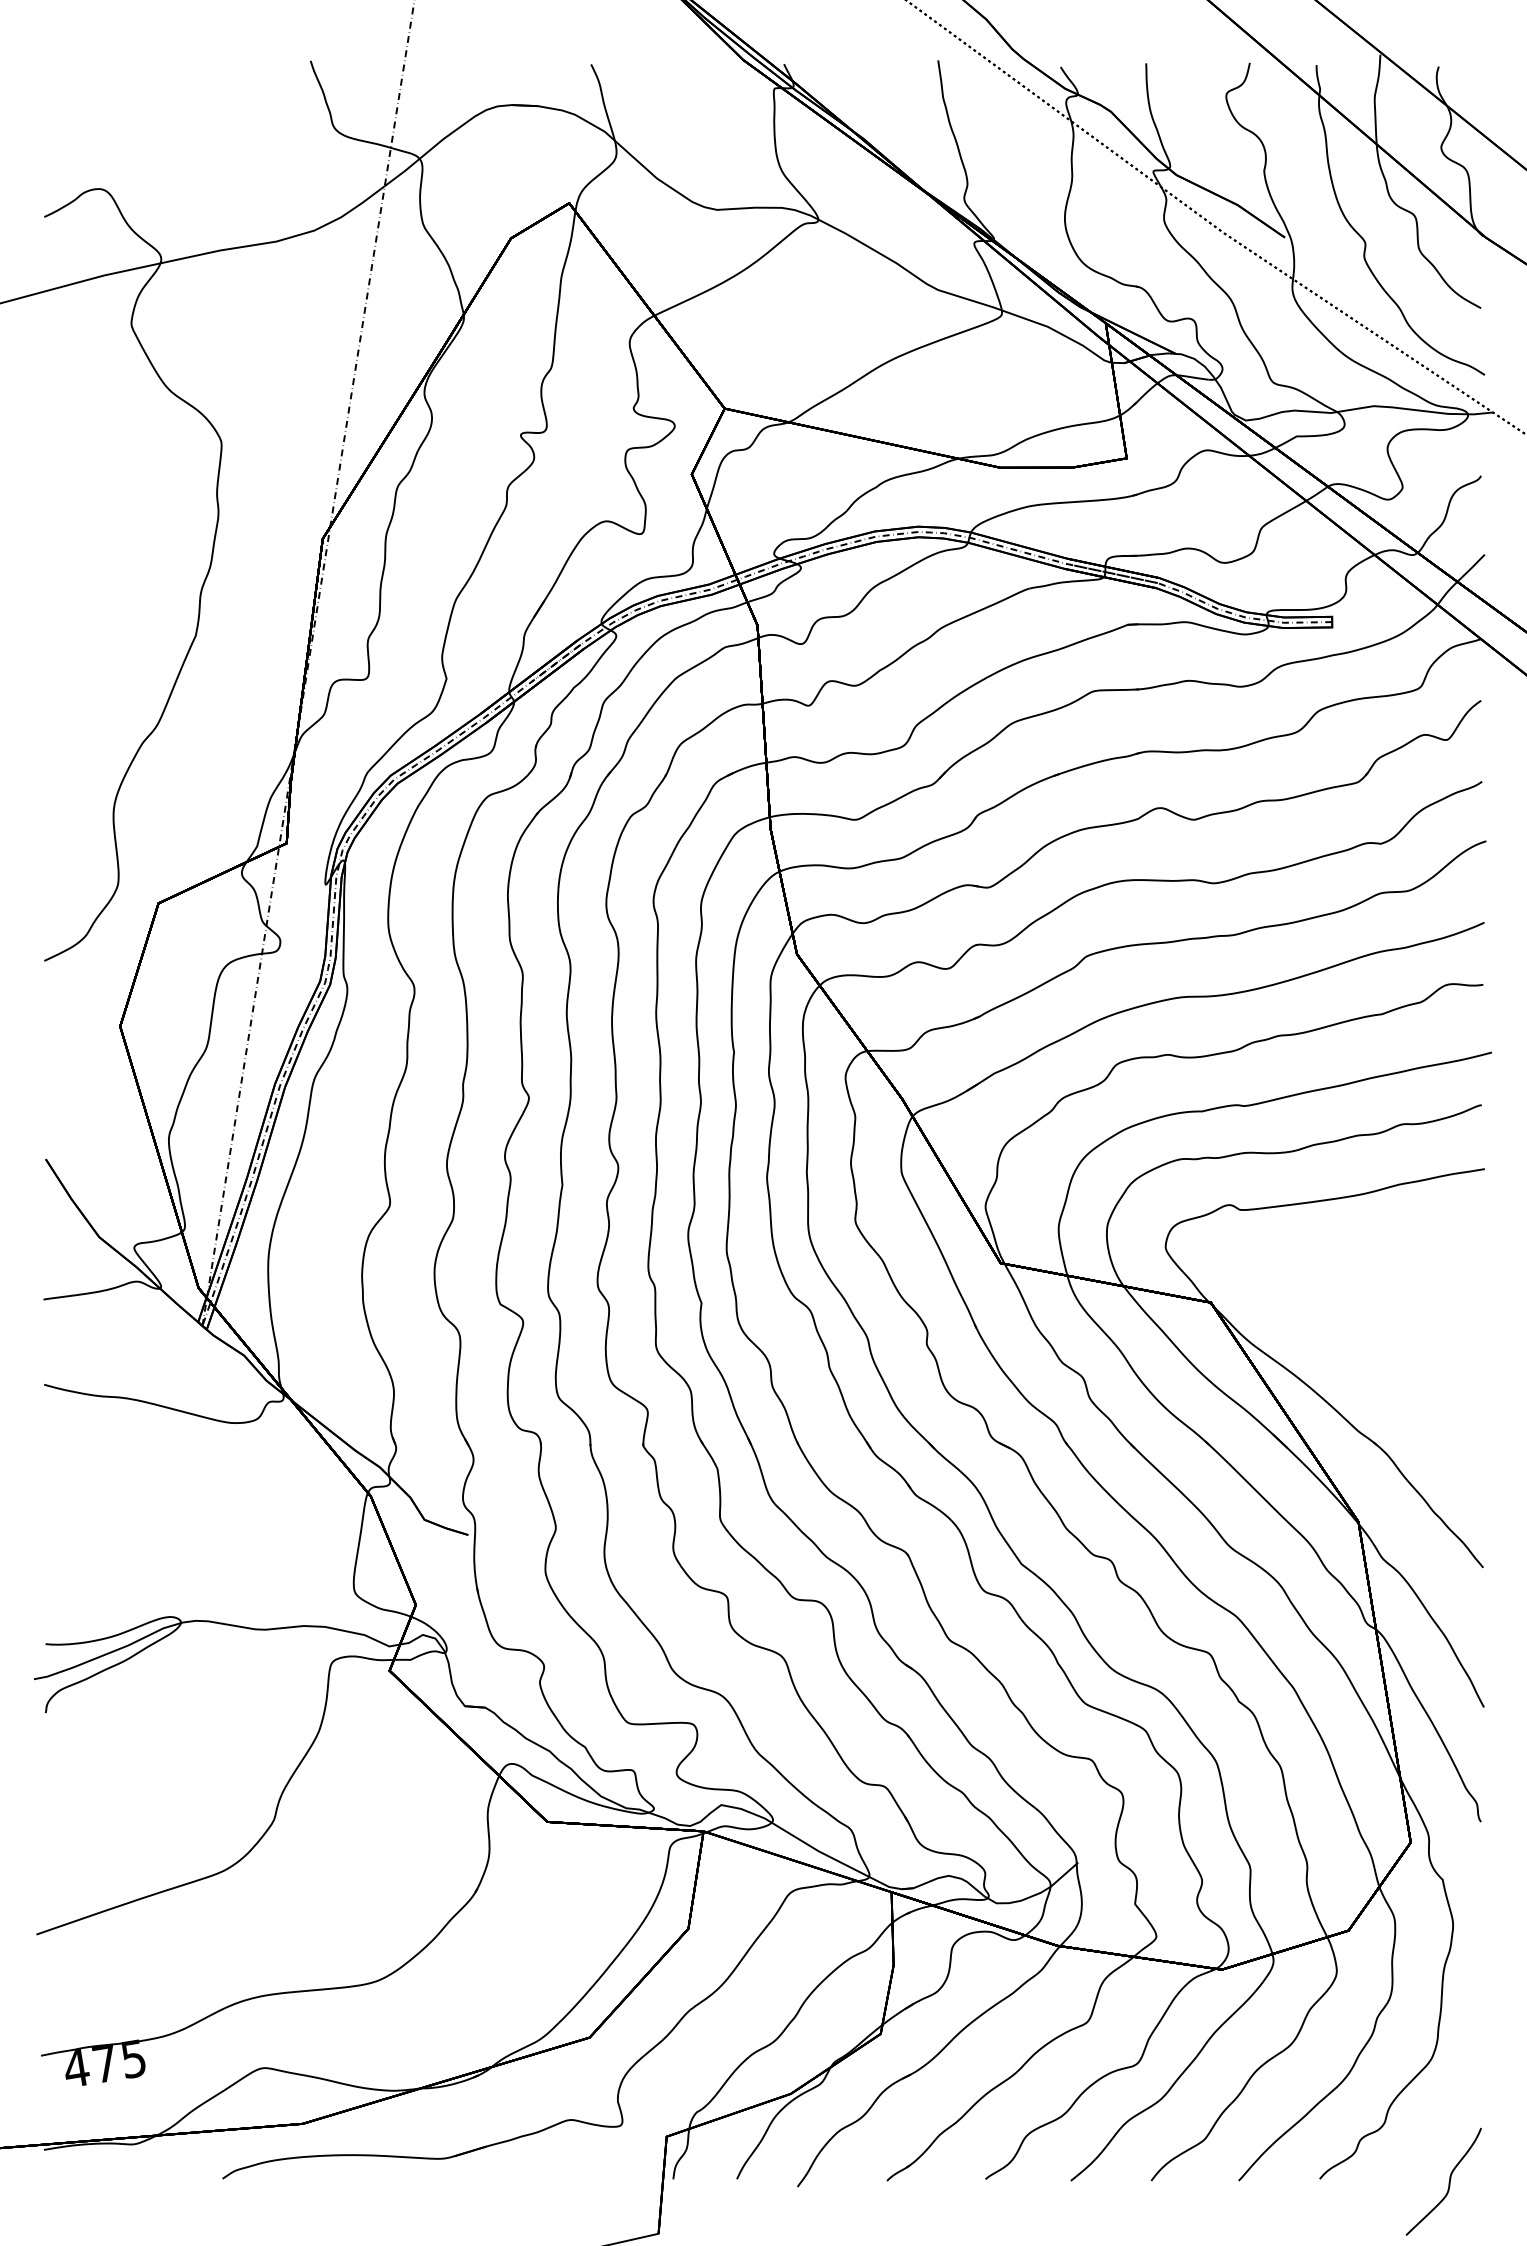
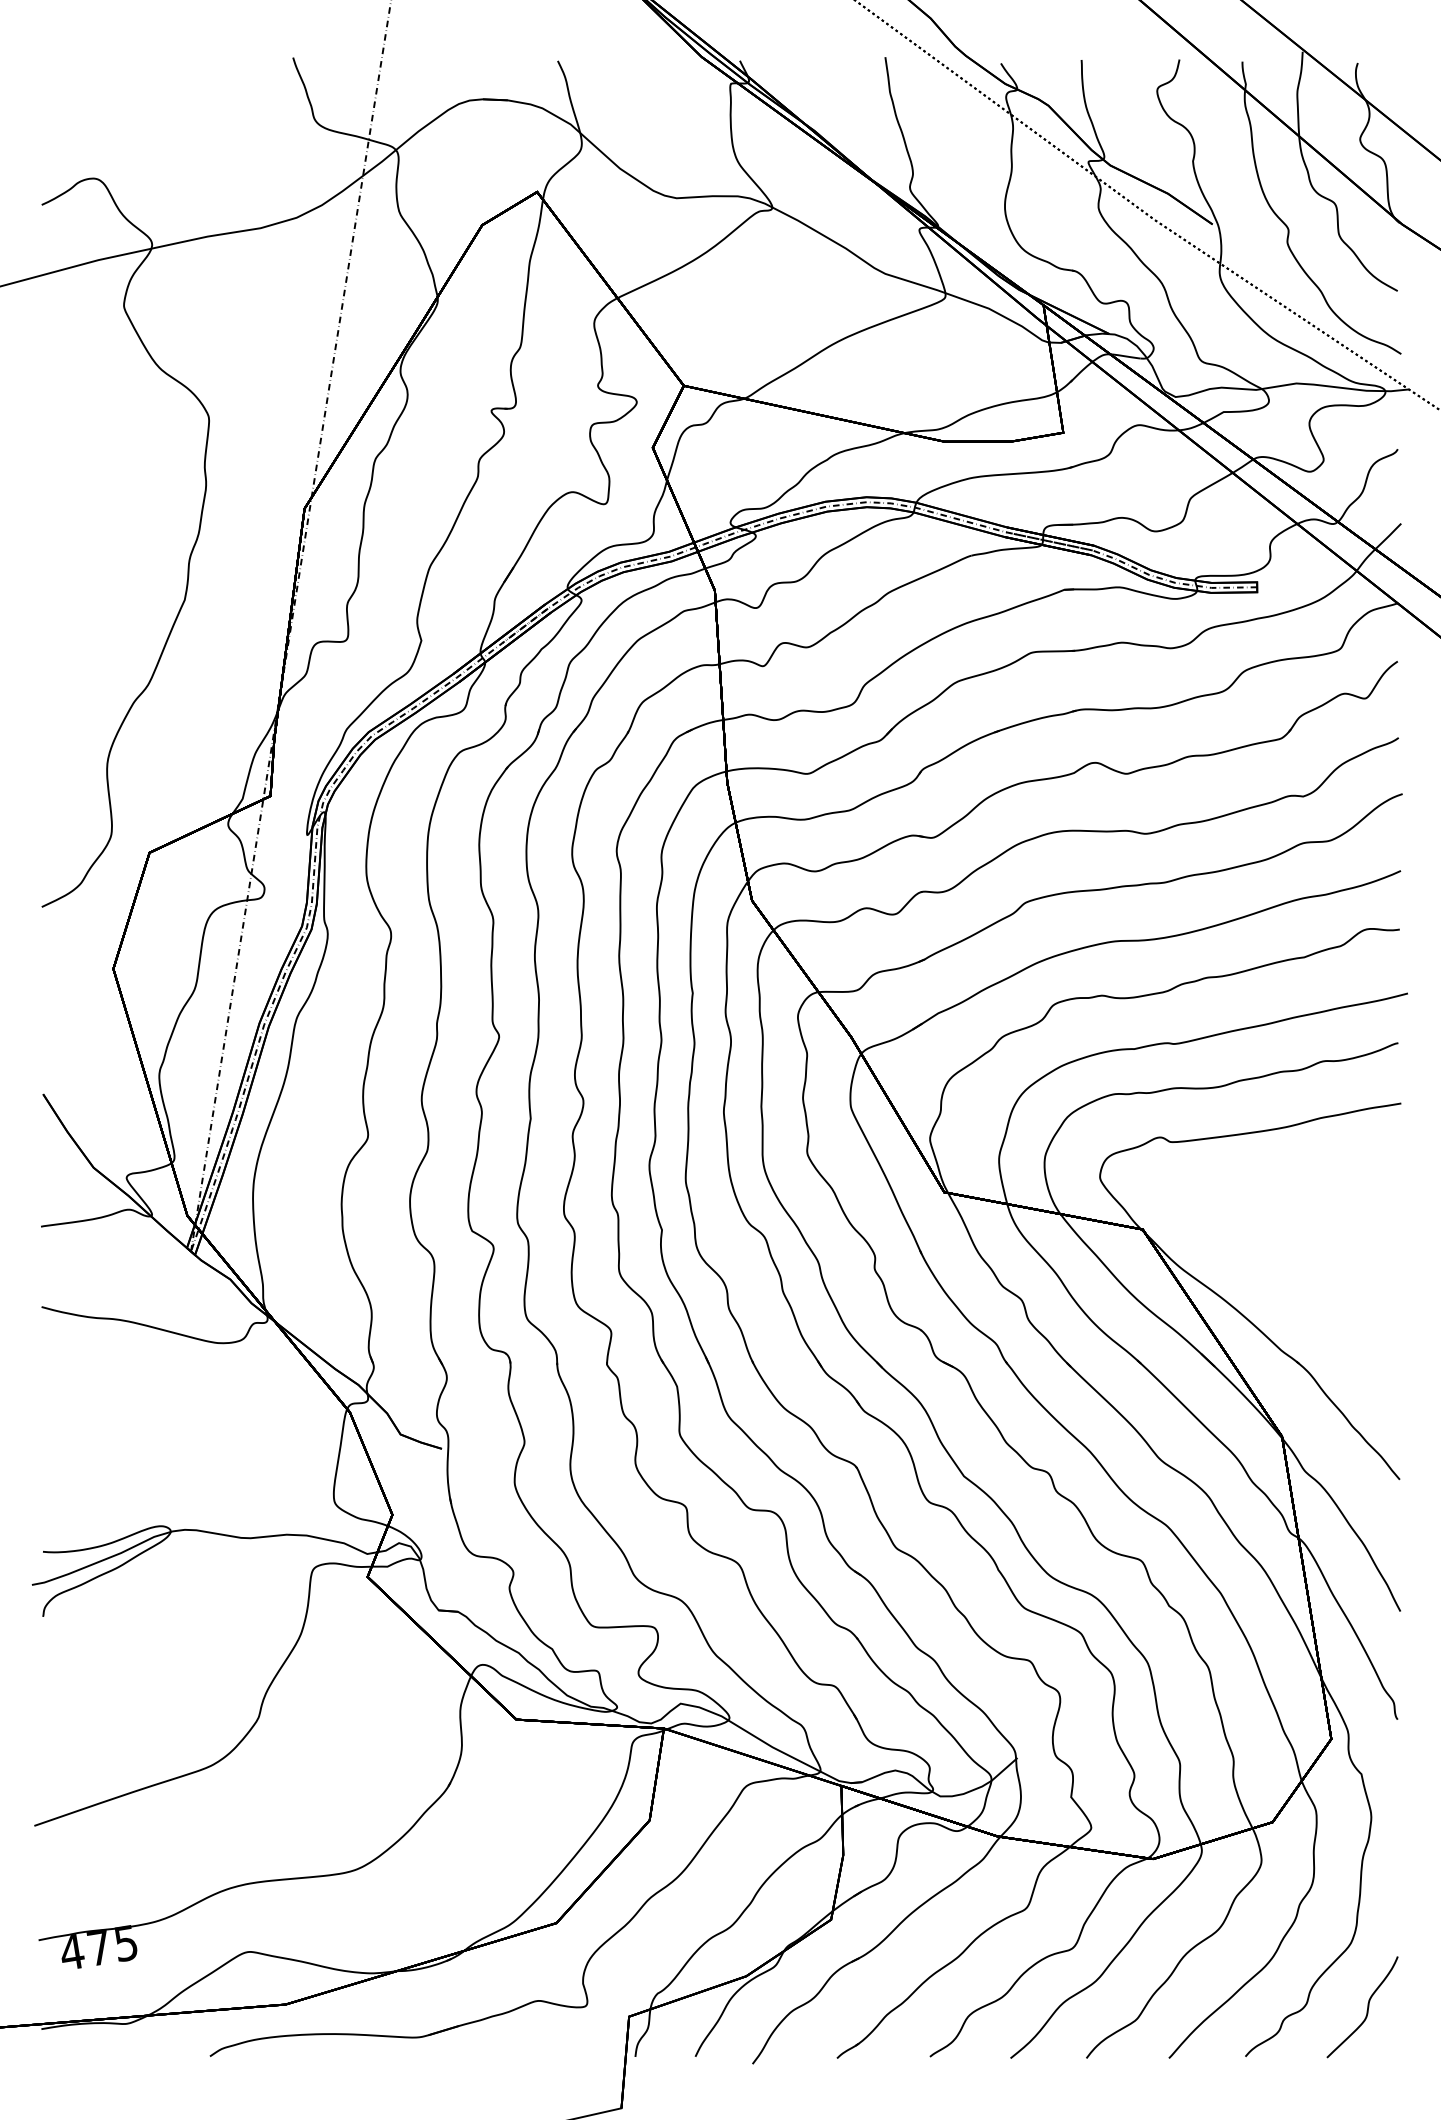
curve: (1449, 2182) -> (1367, 2007), moved

